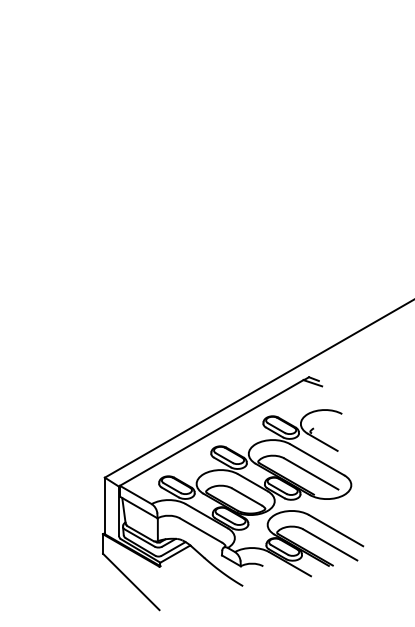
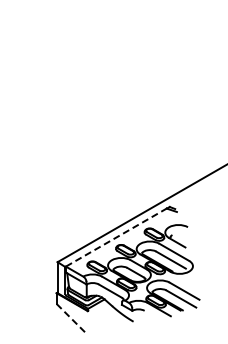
line: (212, 432) -> (116, 237), solid -> dashed
line: (131, 582) -> (72, 319), solid -> dashed

